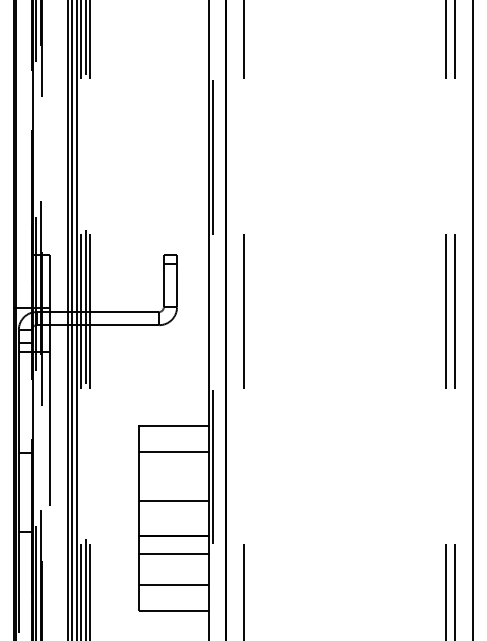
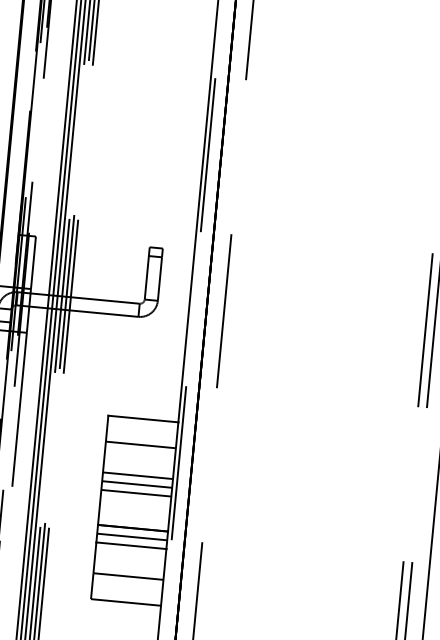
line: (173, 483) -> (137, 475), added
line: (173, 492) -> (136, 484), added
line: (173, 544) -> (132, 536), added

